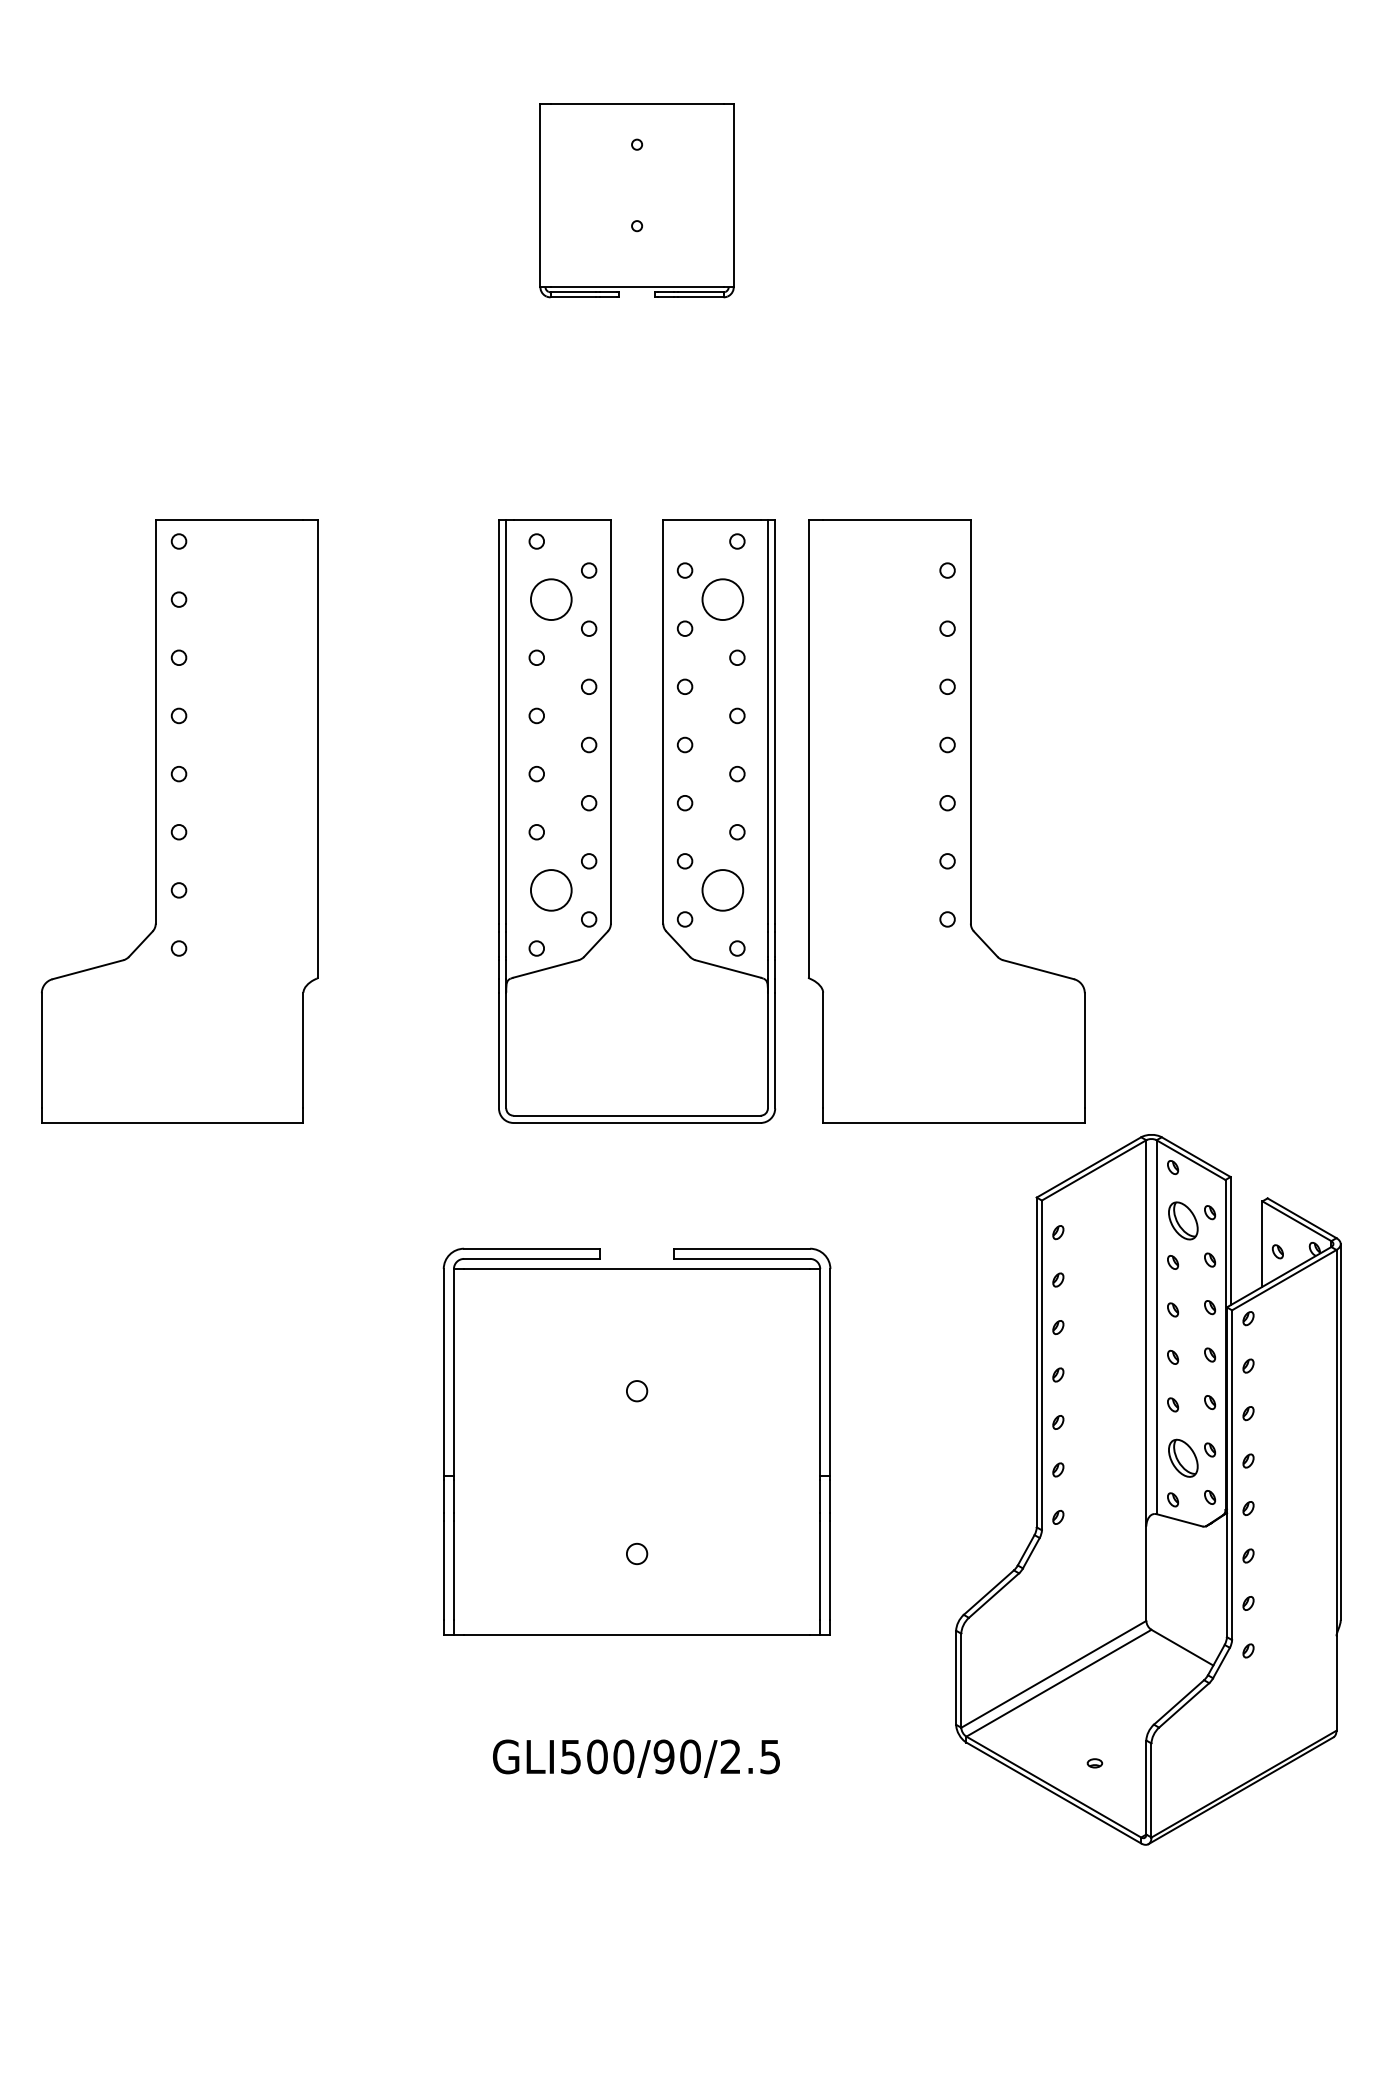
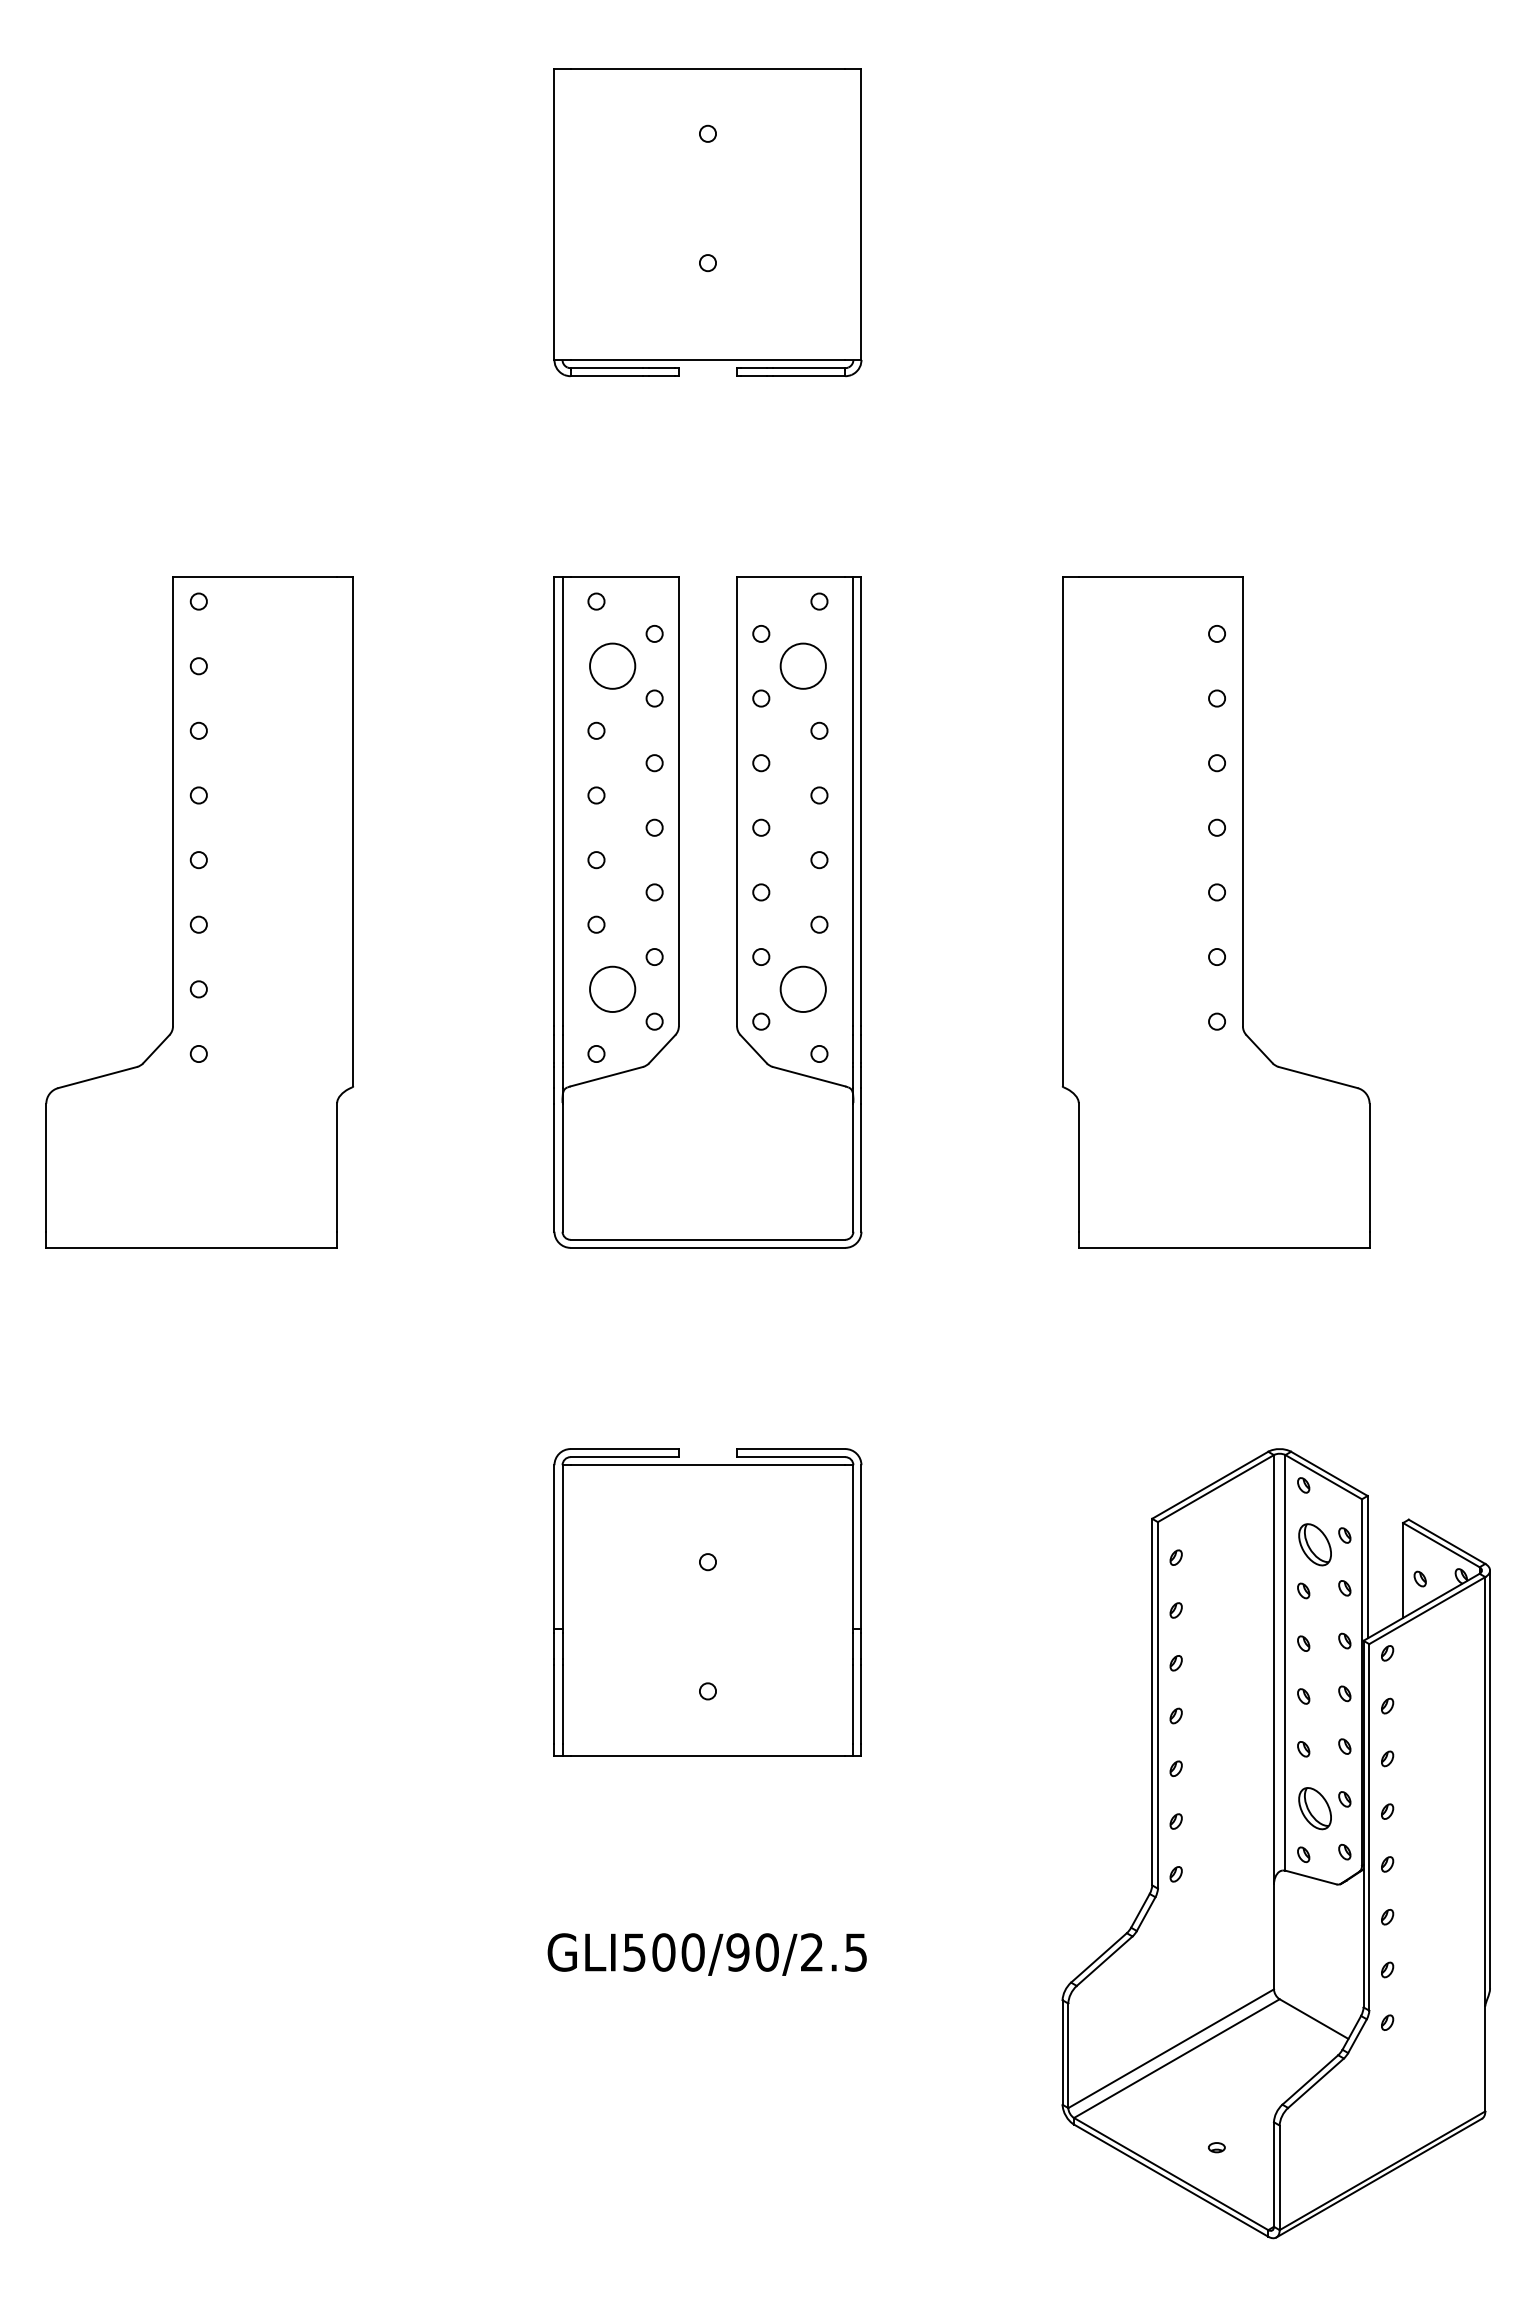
part: (636, 200) -> (707, 222), size x1.43
part: (946, 821) -> (1215, 912), moved
part: (636, 1442) -> (707, 1602), size x0.71
part: (1147, 1489) -> (1275, 1843), moved

